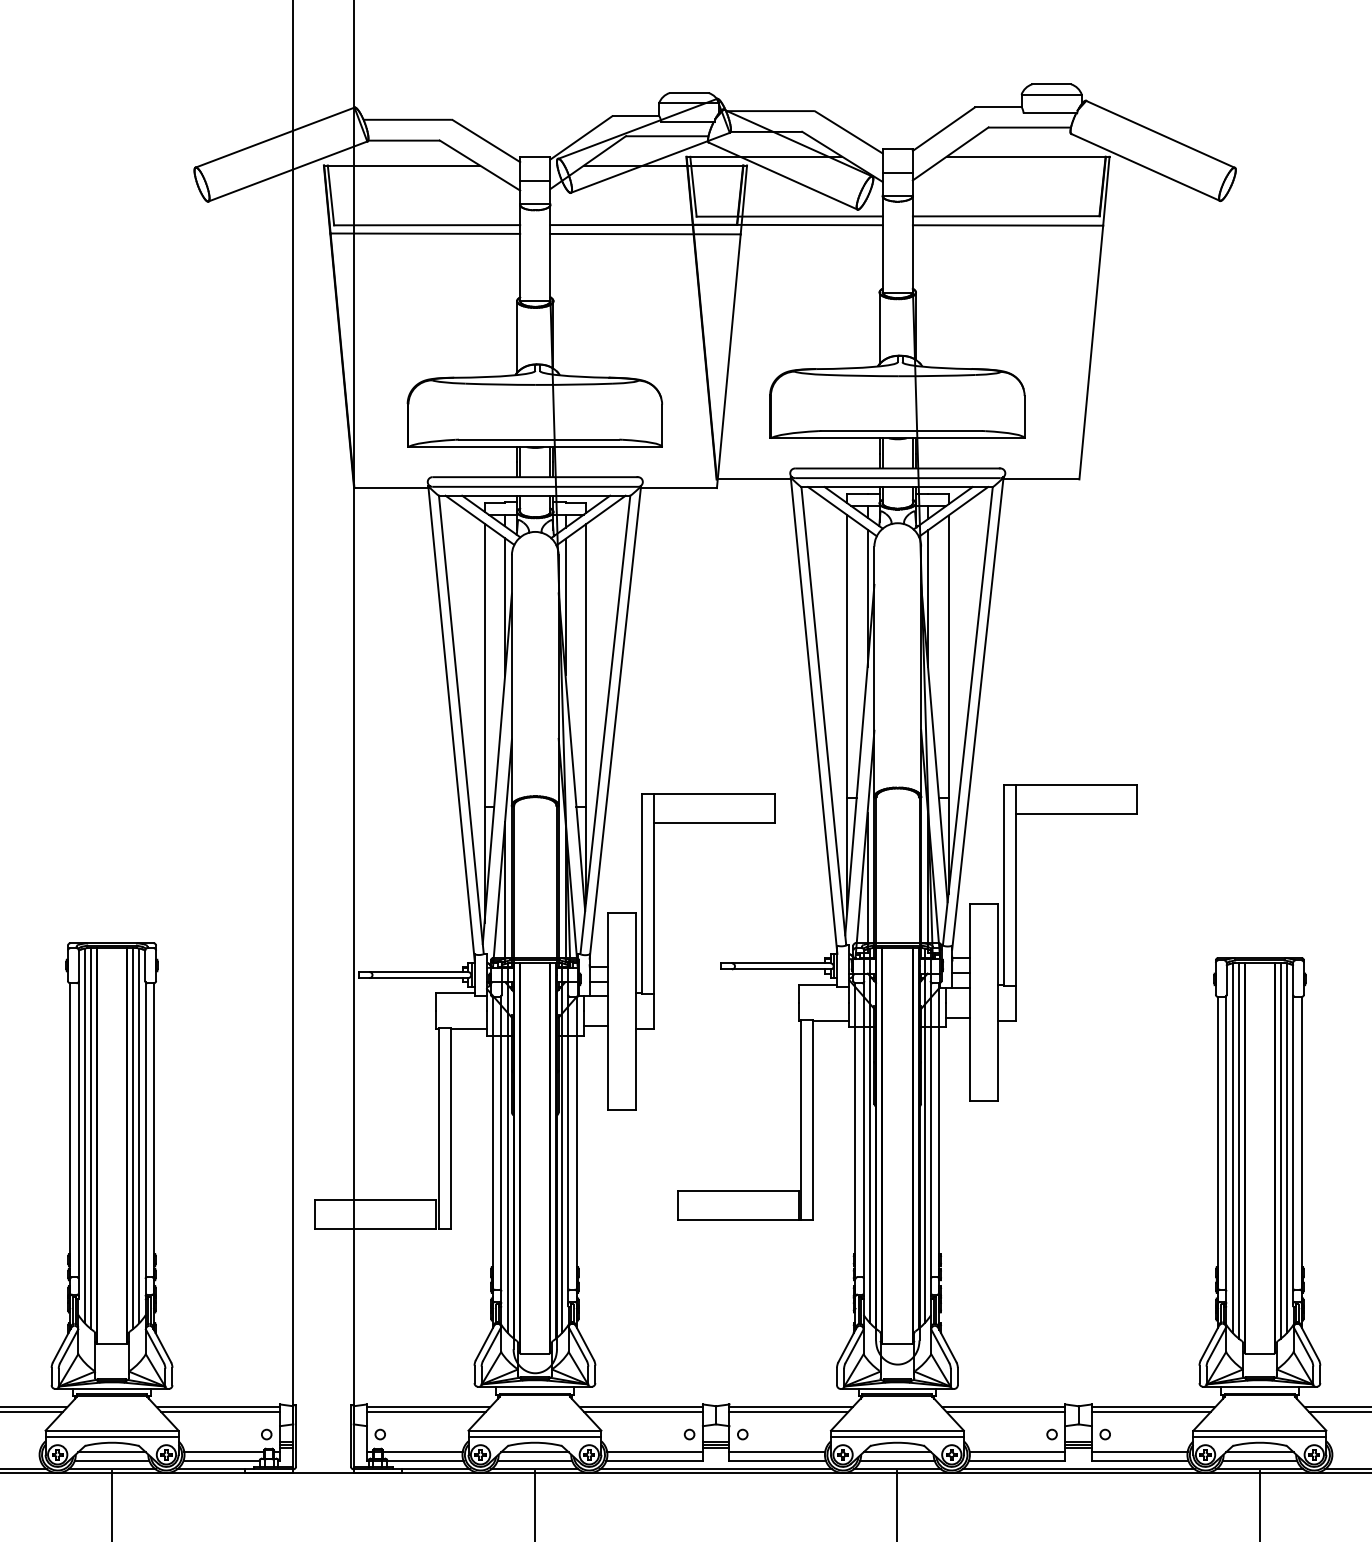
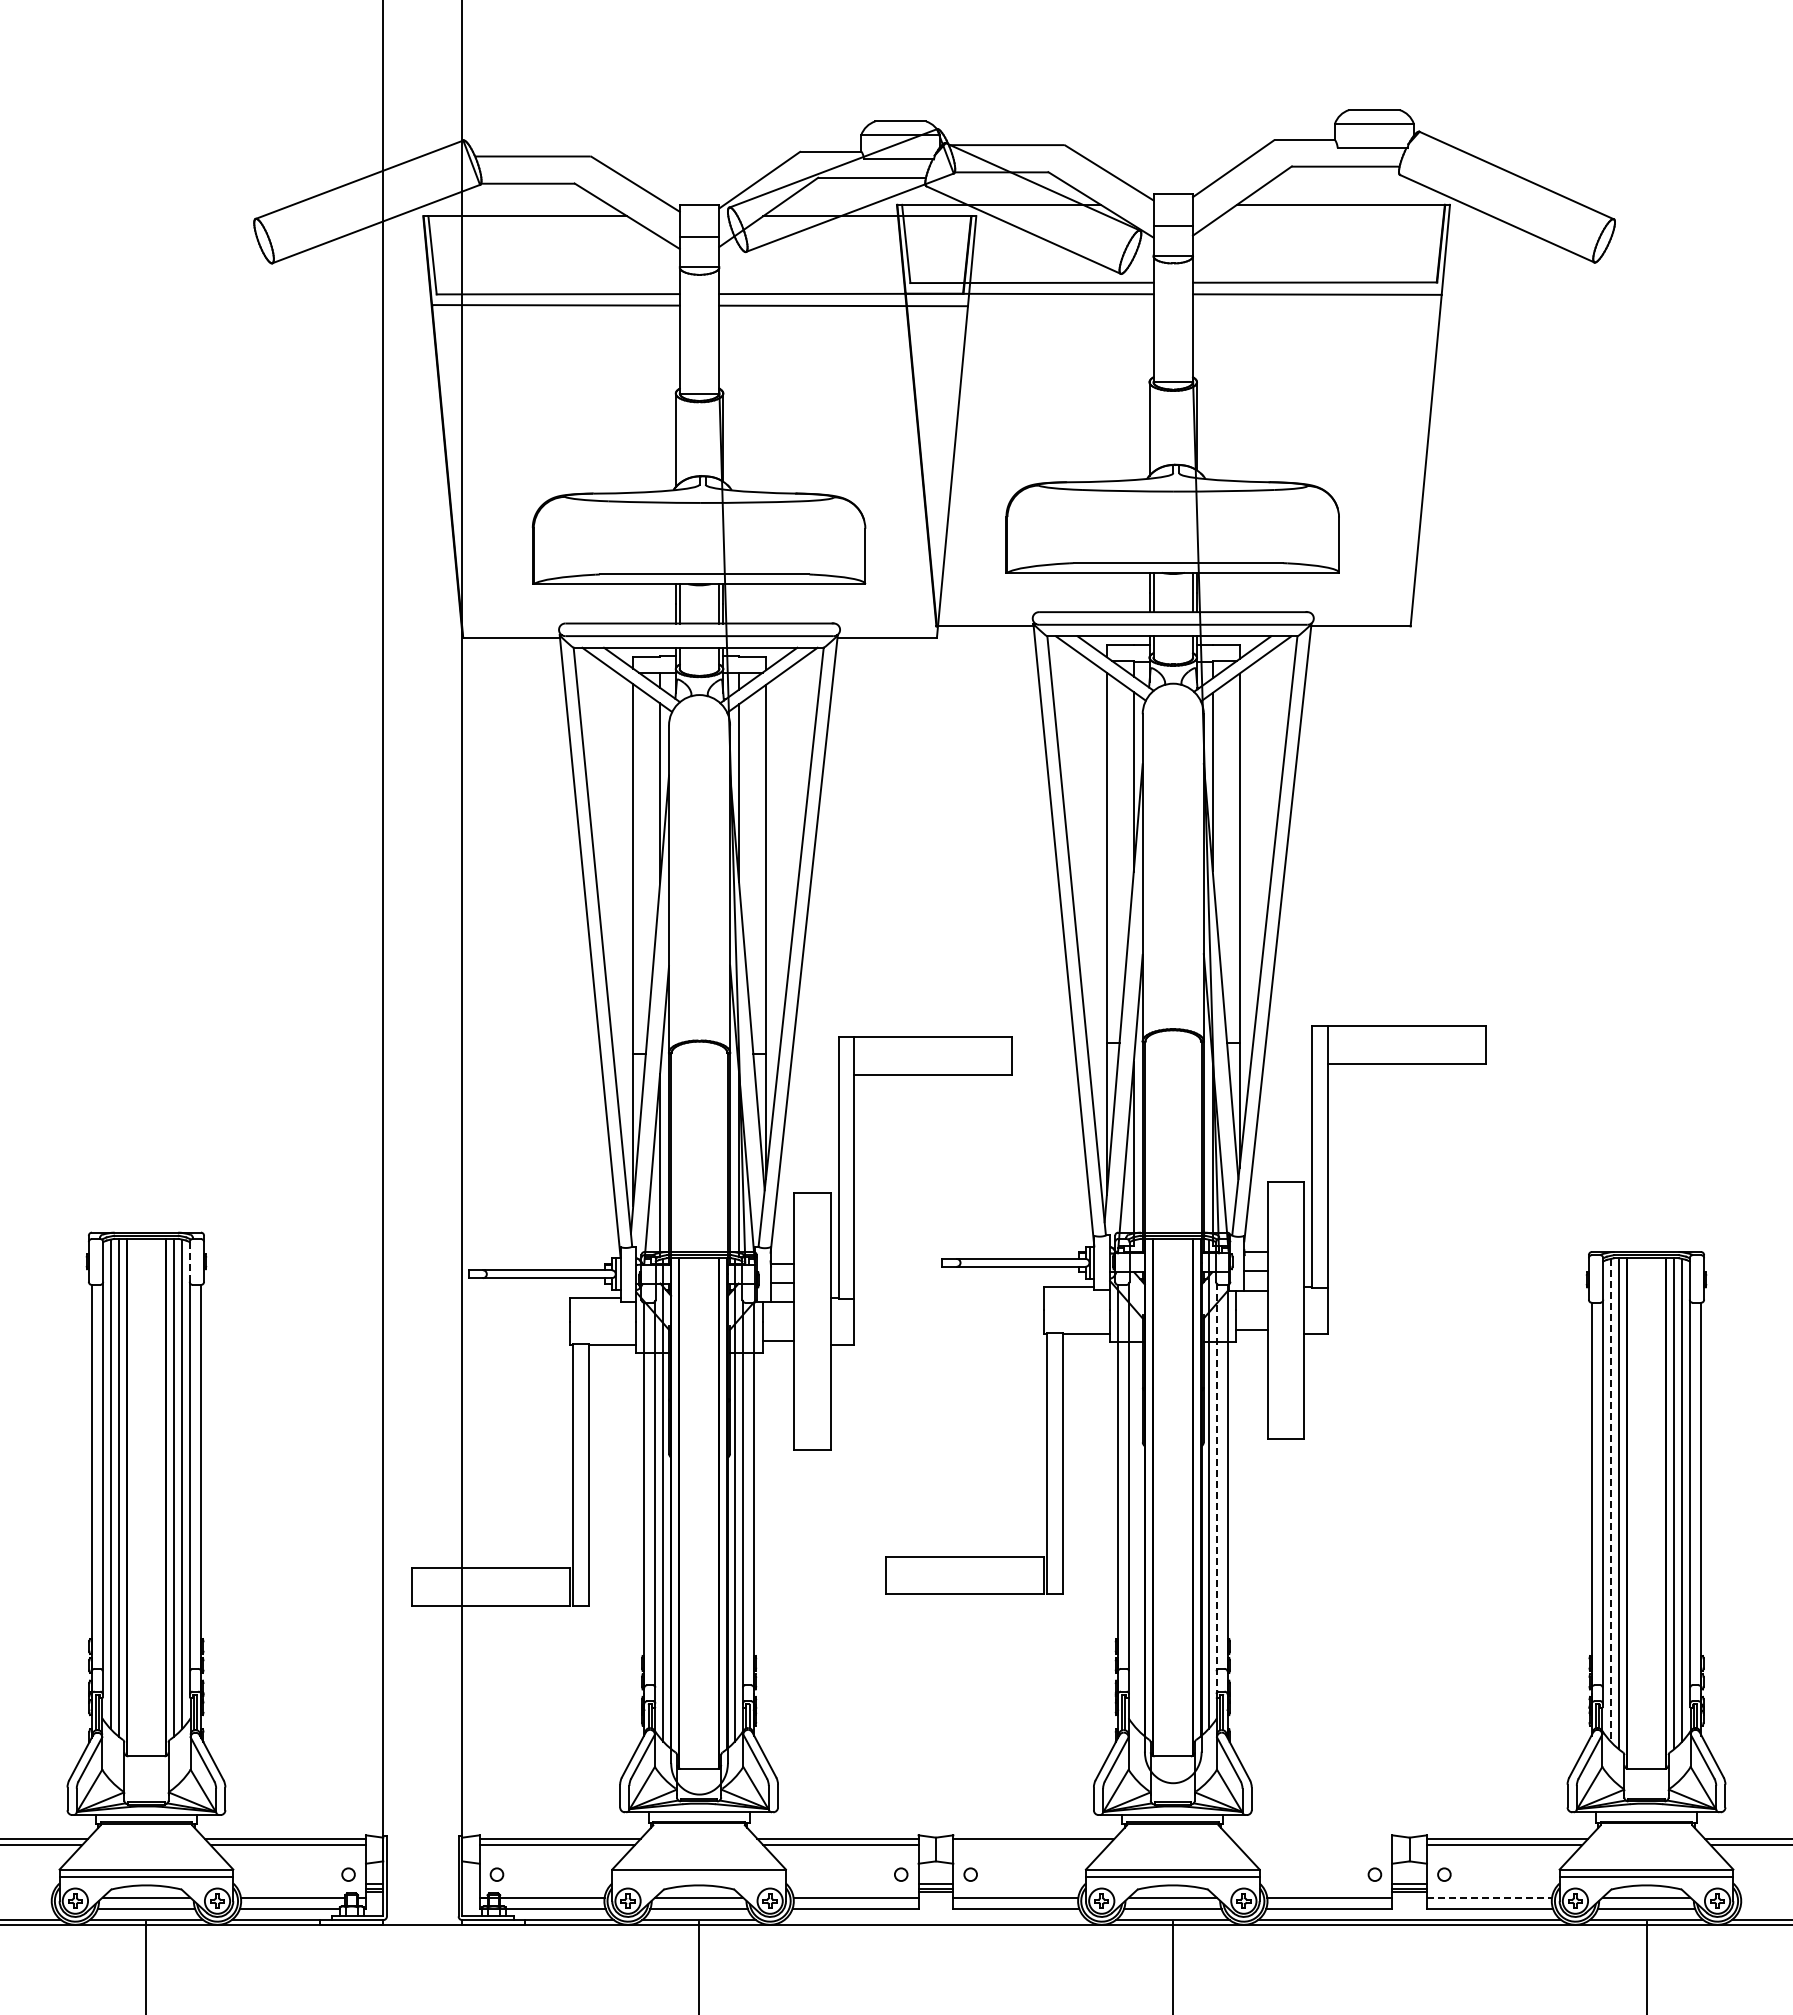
line: (145, 966) -> (189, 1262), solid -> dashed
line: (870, 1136) -> (1137, 1484), removed
line: (930, 1139) -> (1216, 1489), solid -> dashed
line: (1232, 1148) -> (1610, 1500), solid -> dashed
line: (1003, 1406) -> (1311, 1838), removed
line: (788, 1412) -> (1030, 1845), removed
line: (1005, 1412) -> (1314, 1845), removed
line: (534, 1436) -> (698, 1877), removed
line: (1139, 1452) -> (1489, 1897), solid -> dashed
line: (715, 1469) -> (935, 1920), removed

